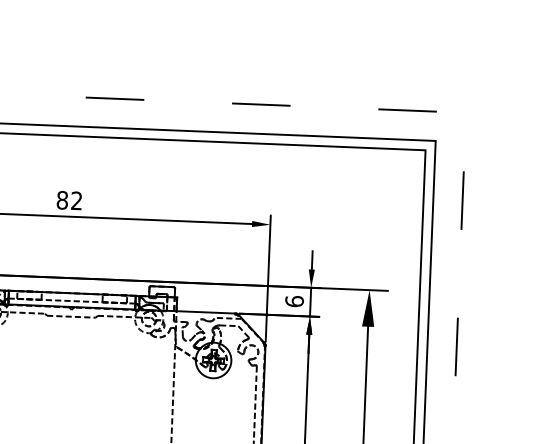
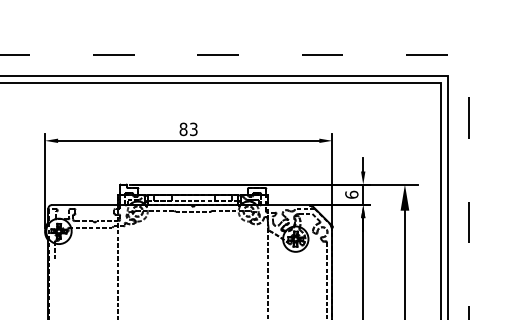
text: (76, 201) -> (193, 129), 82 -> 83

